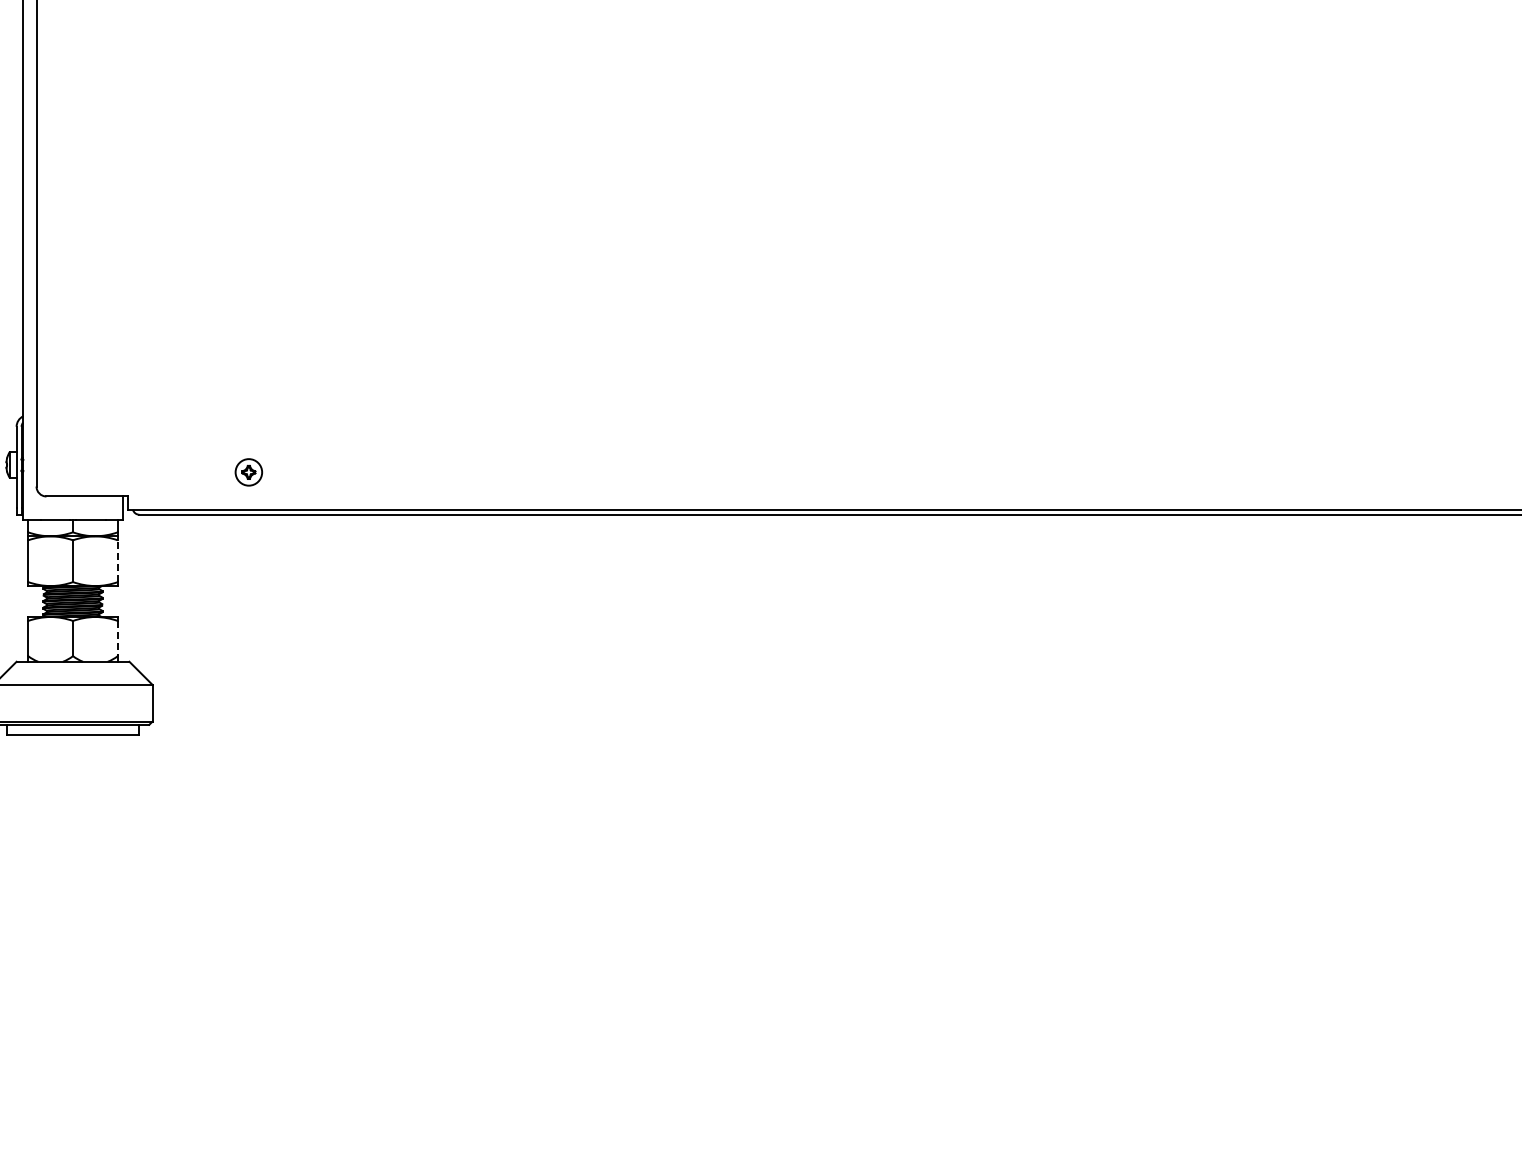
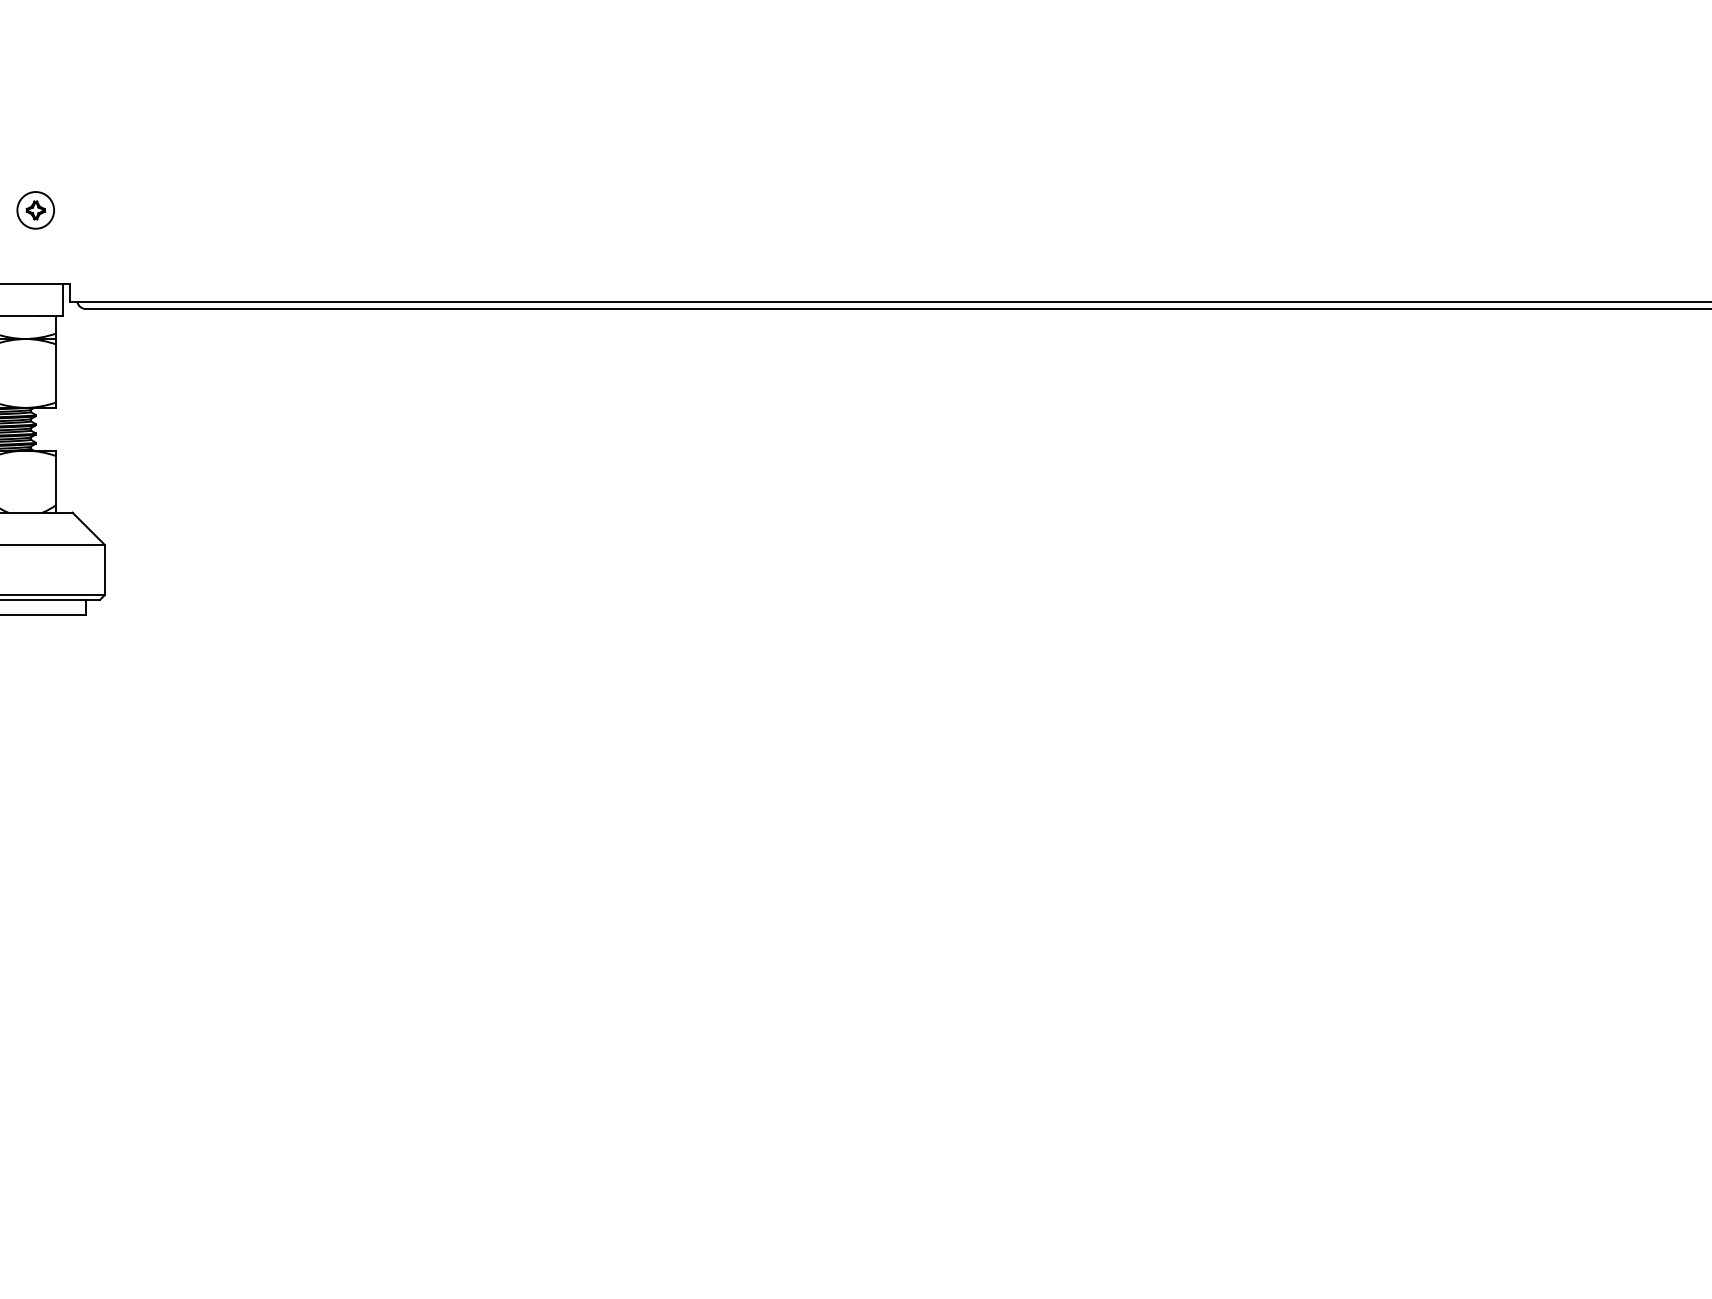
part: (248, 472) -> (35, 210), moved
line: (117, 561) -> (55, 373), dashed -> solid
line: (117, 638) -> (55, 480), dashed -> solid

